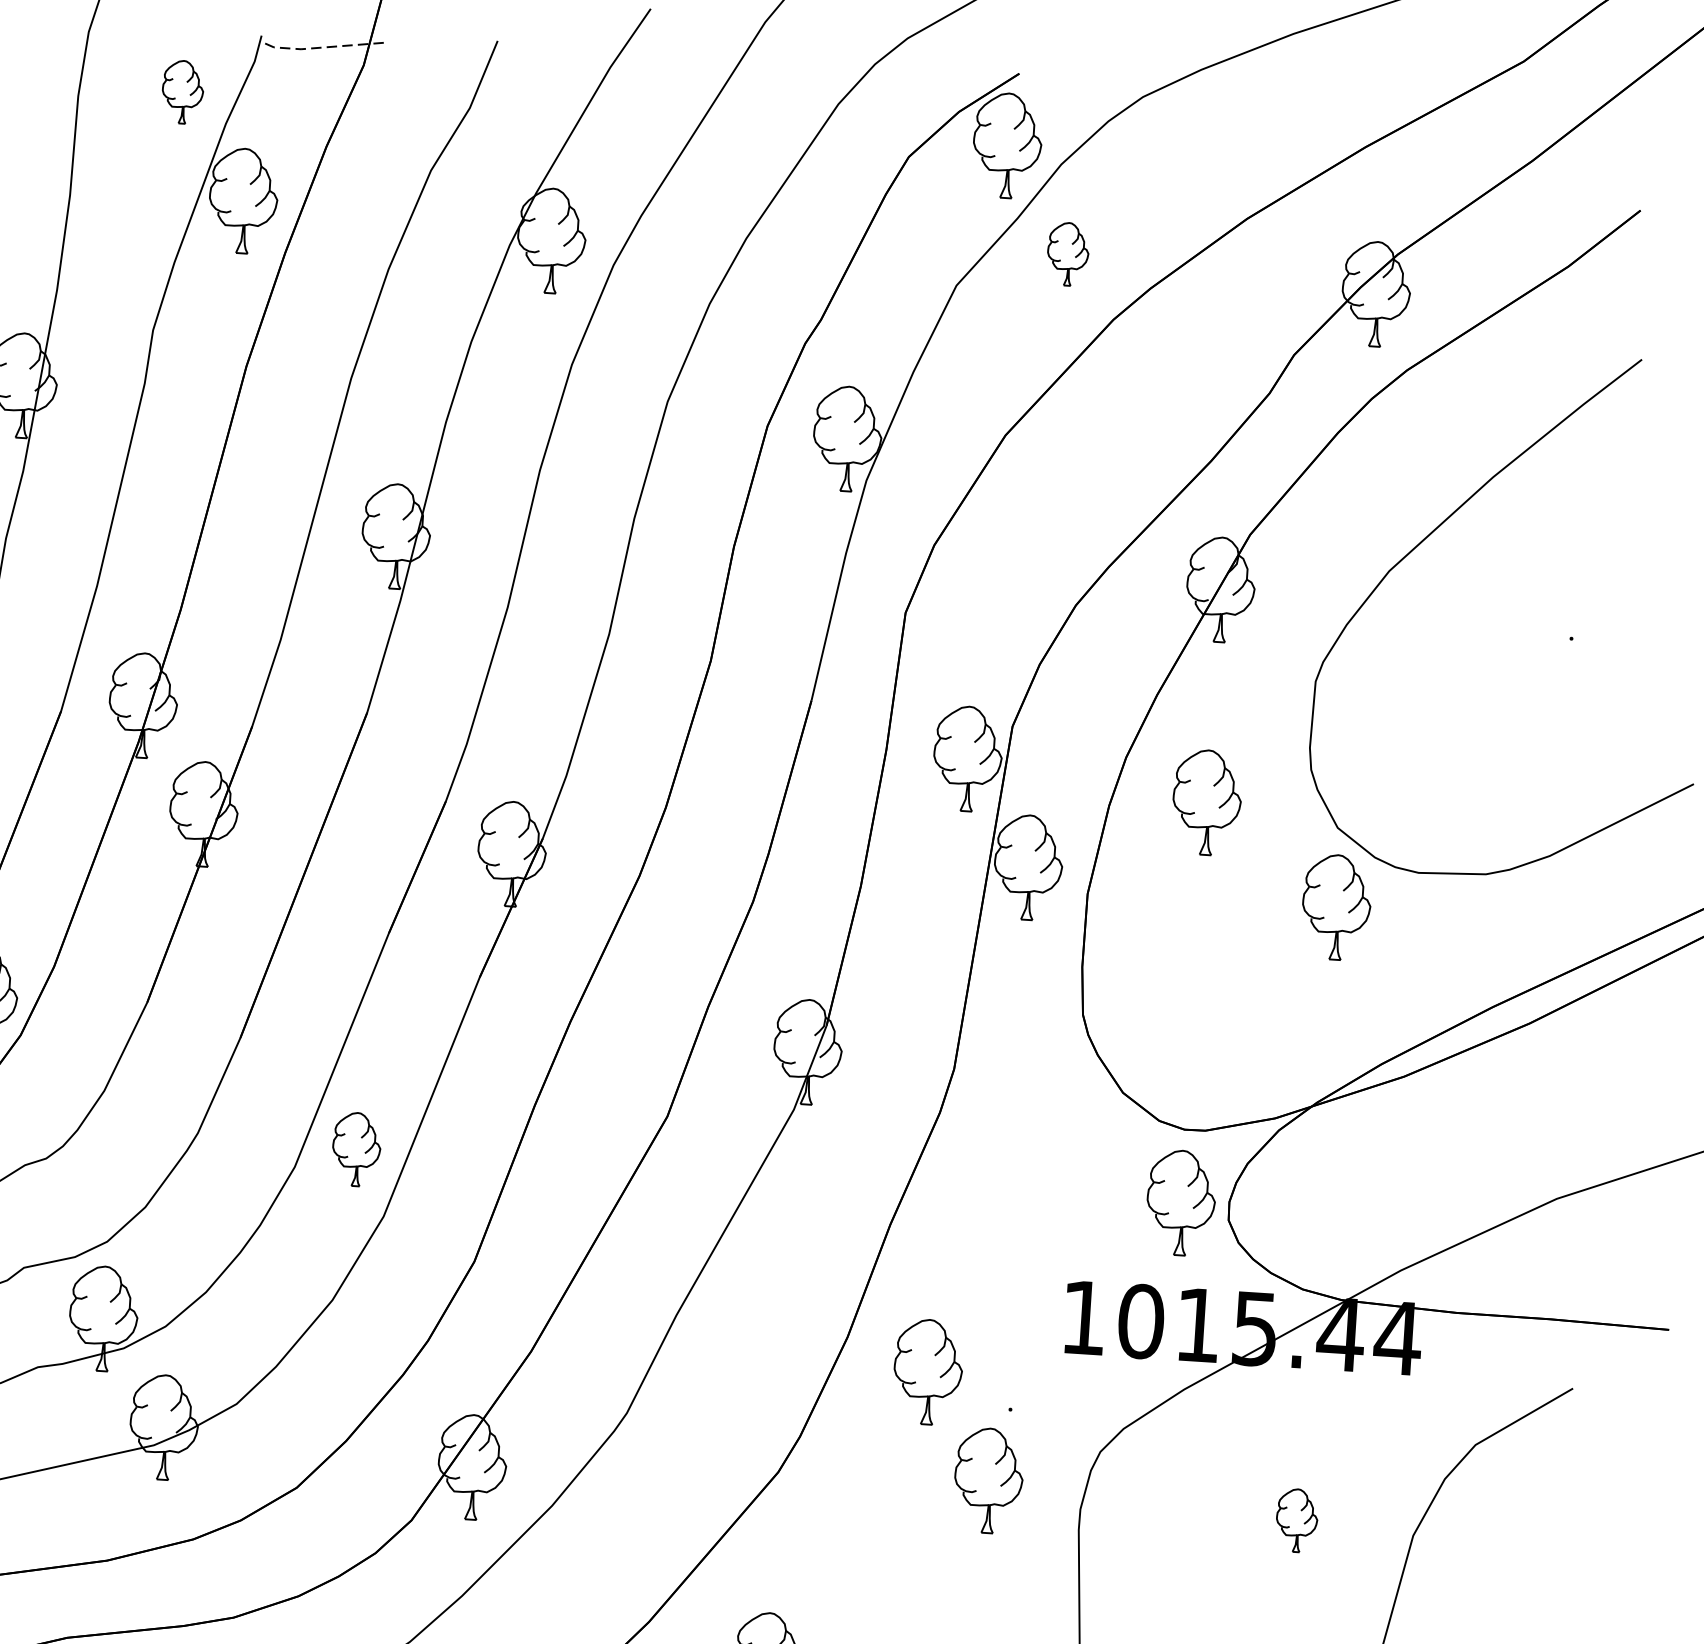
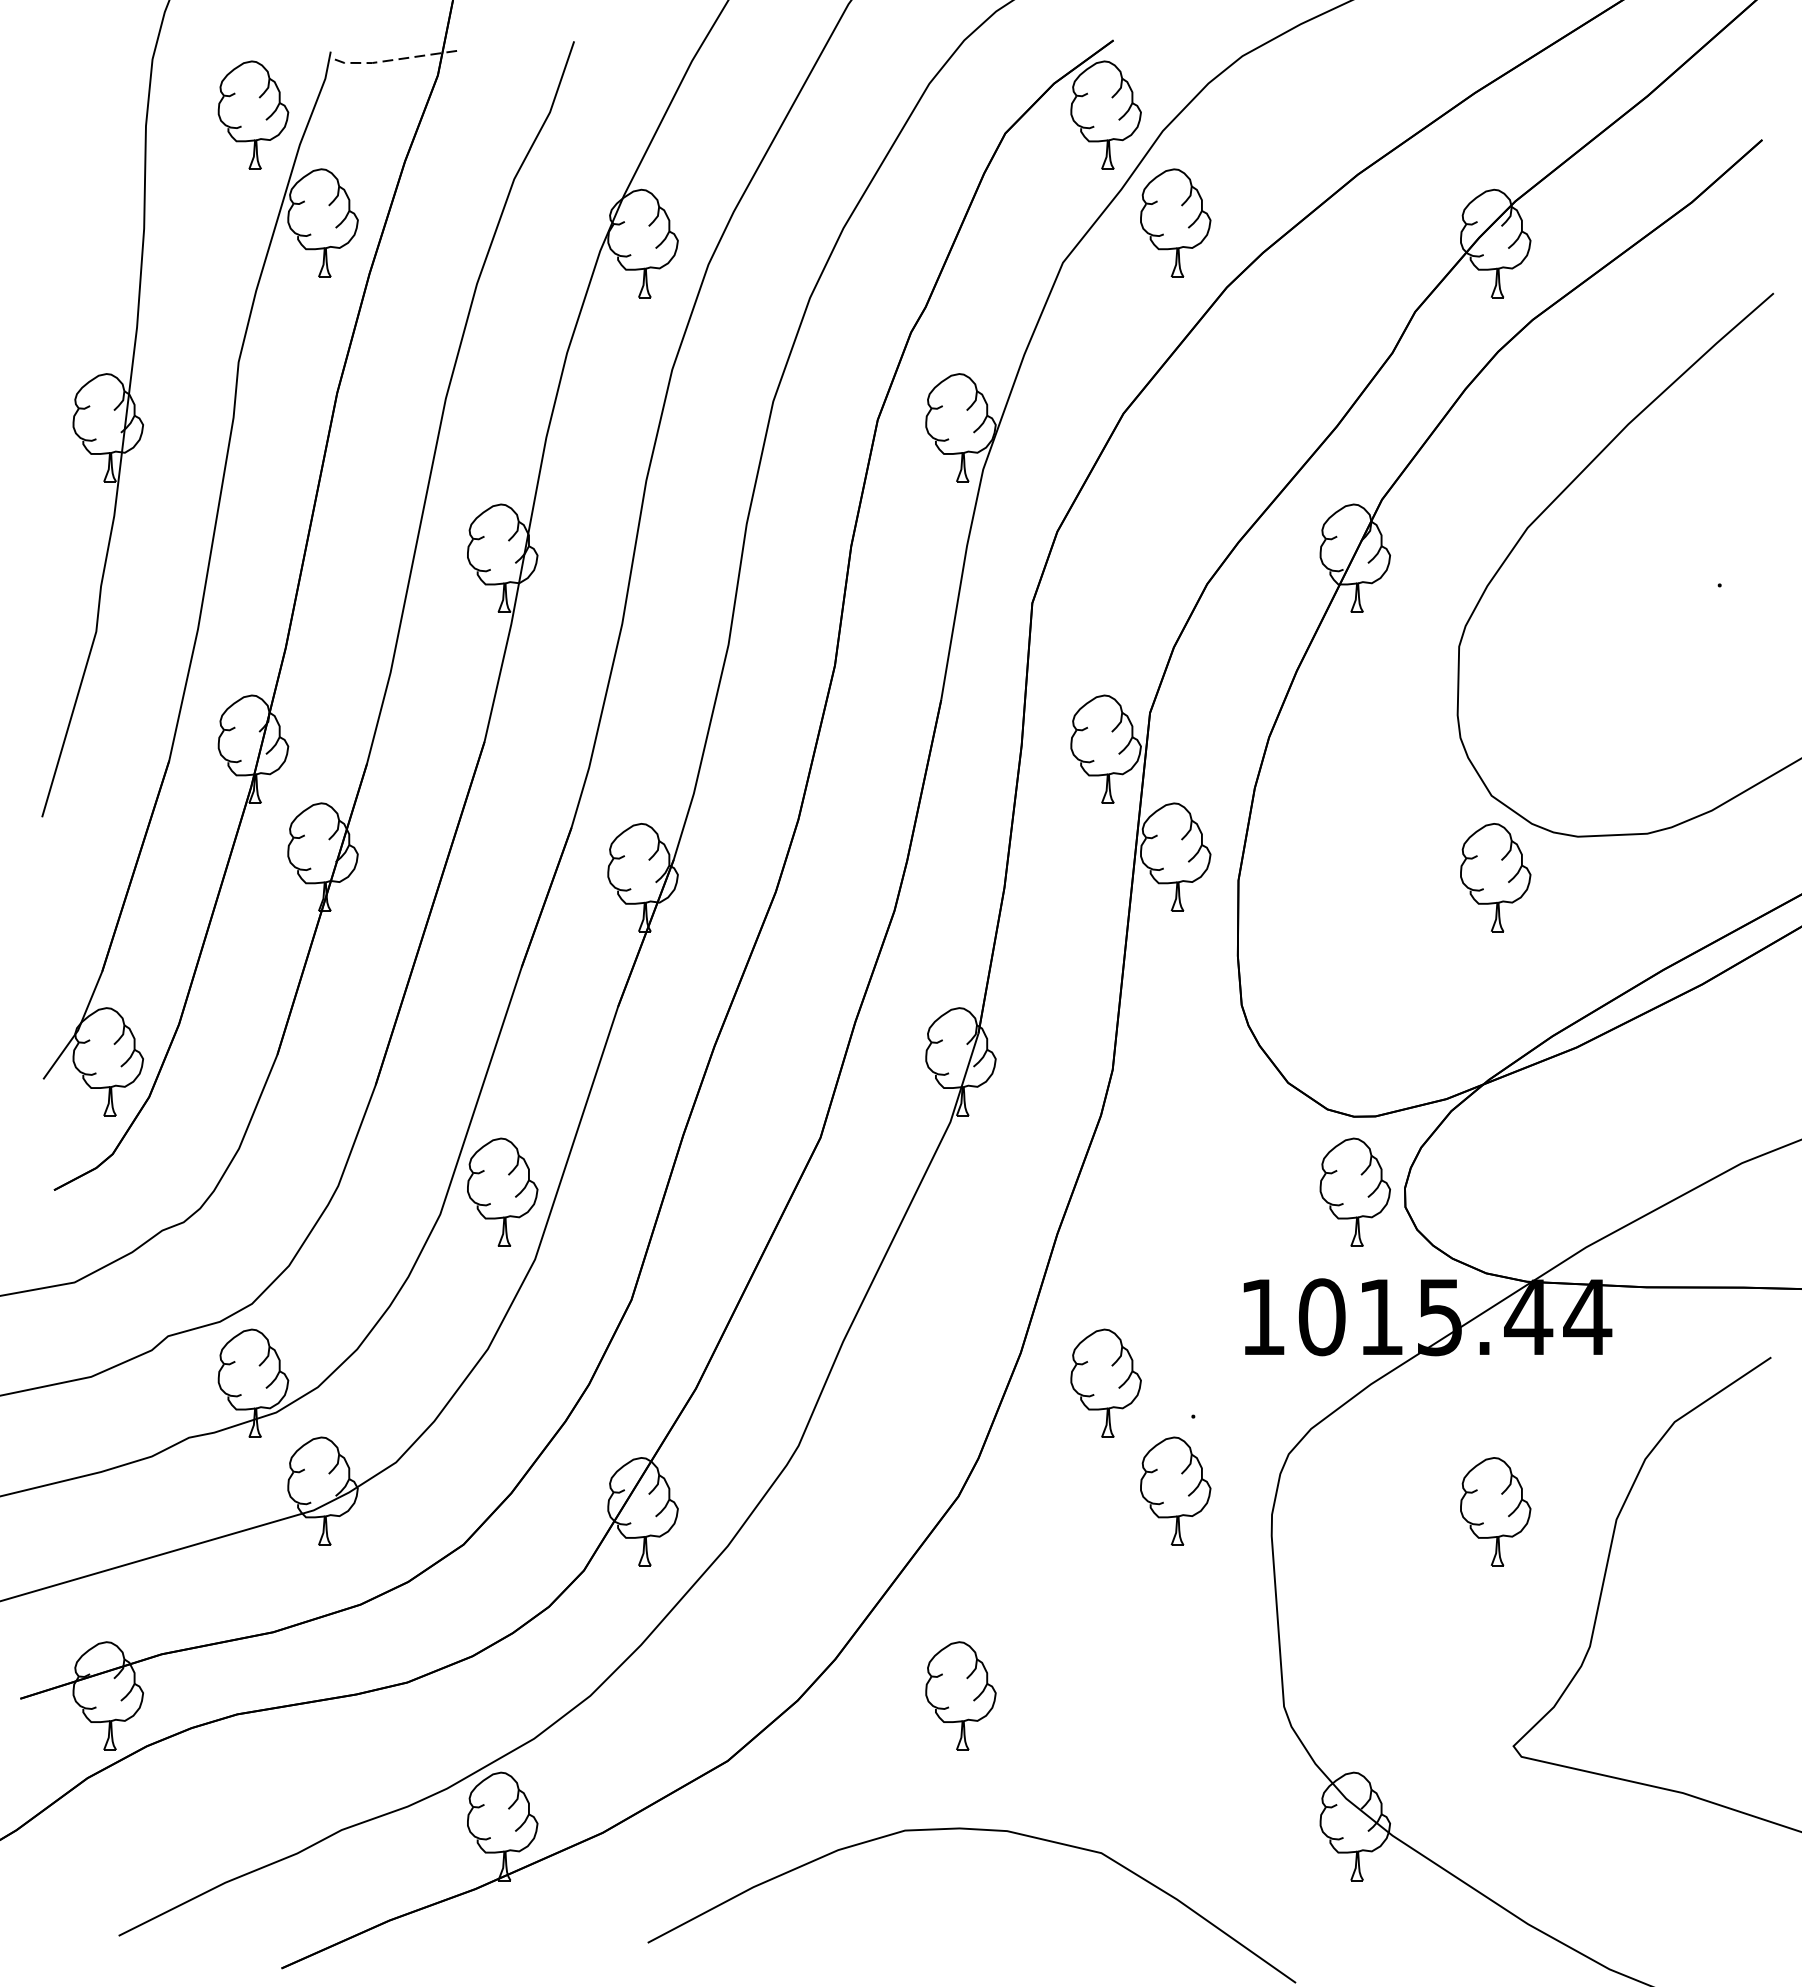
part: (182, 91) -> (253, 114), size x1.67
part: (1067, 253) -> (1175, 222), size x1.67
part: (1206, 801) -> (1354, 777), removed
part: (356, 1148) -> (502, 1191), size x1.43
part: (1296, 1520) -> (1495, 1511), size x1.67

